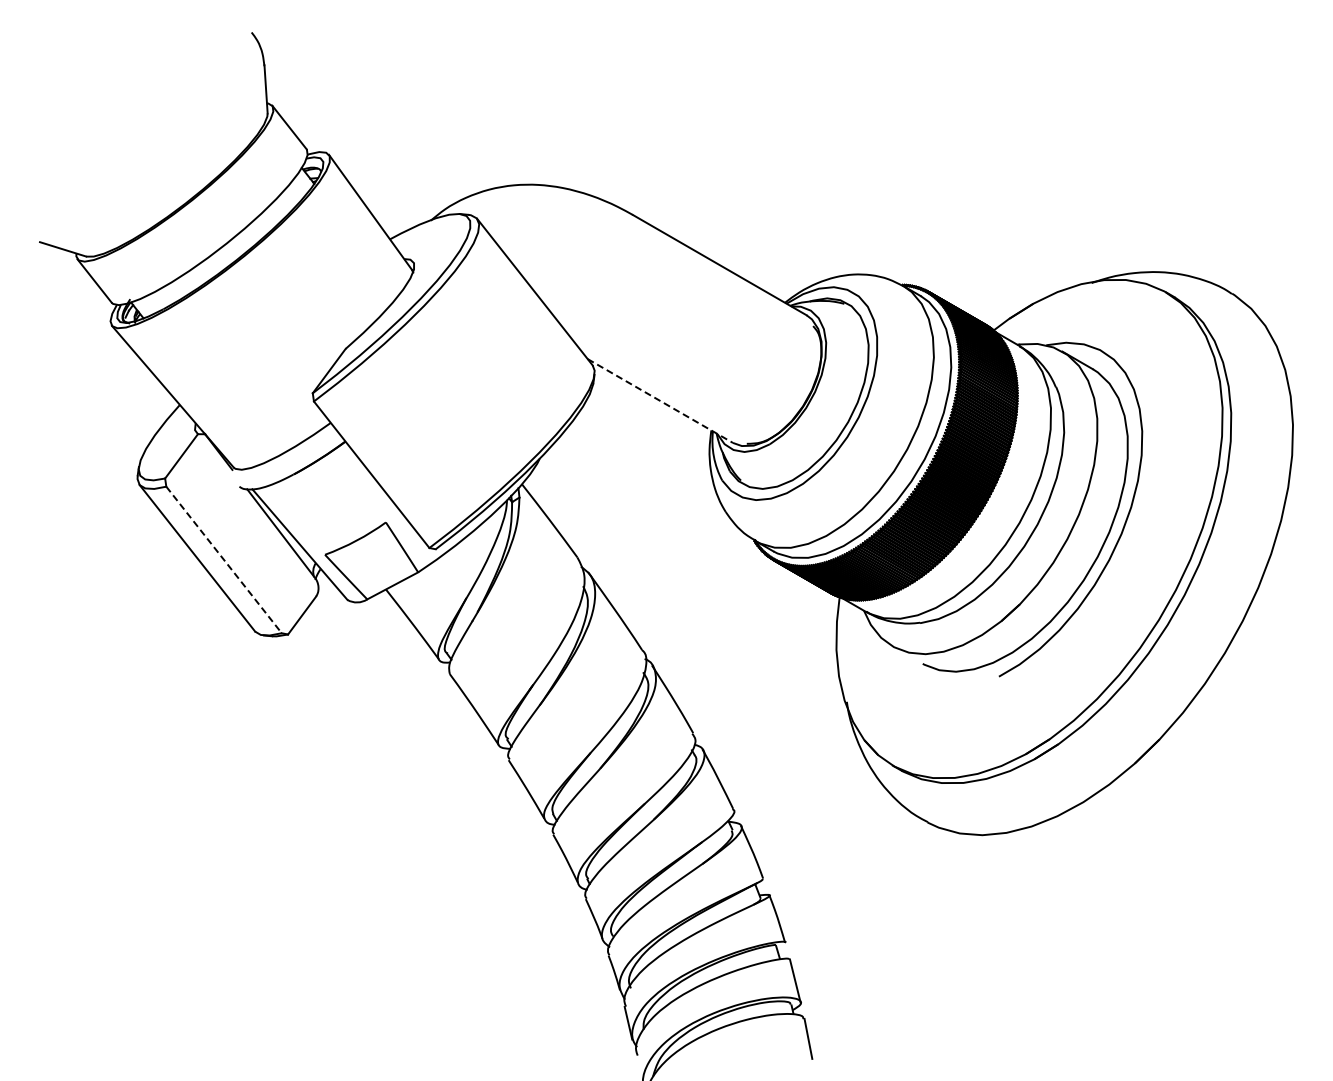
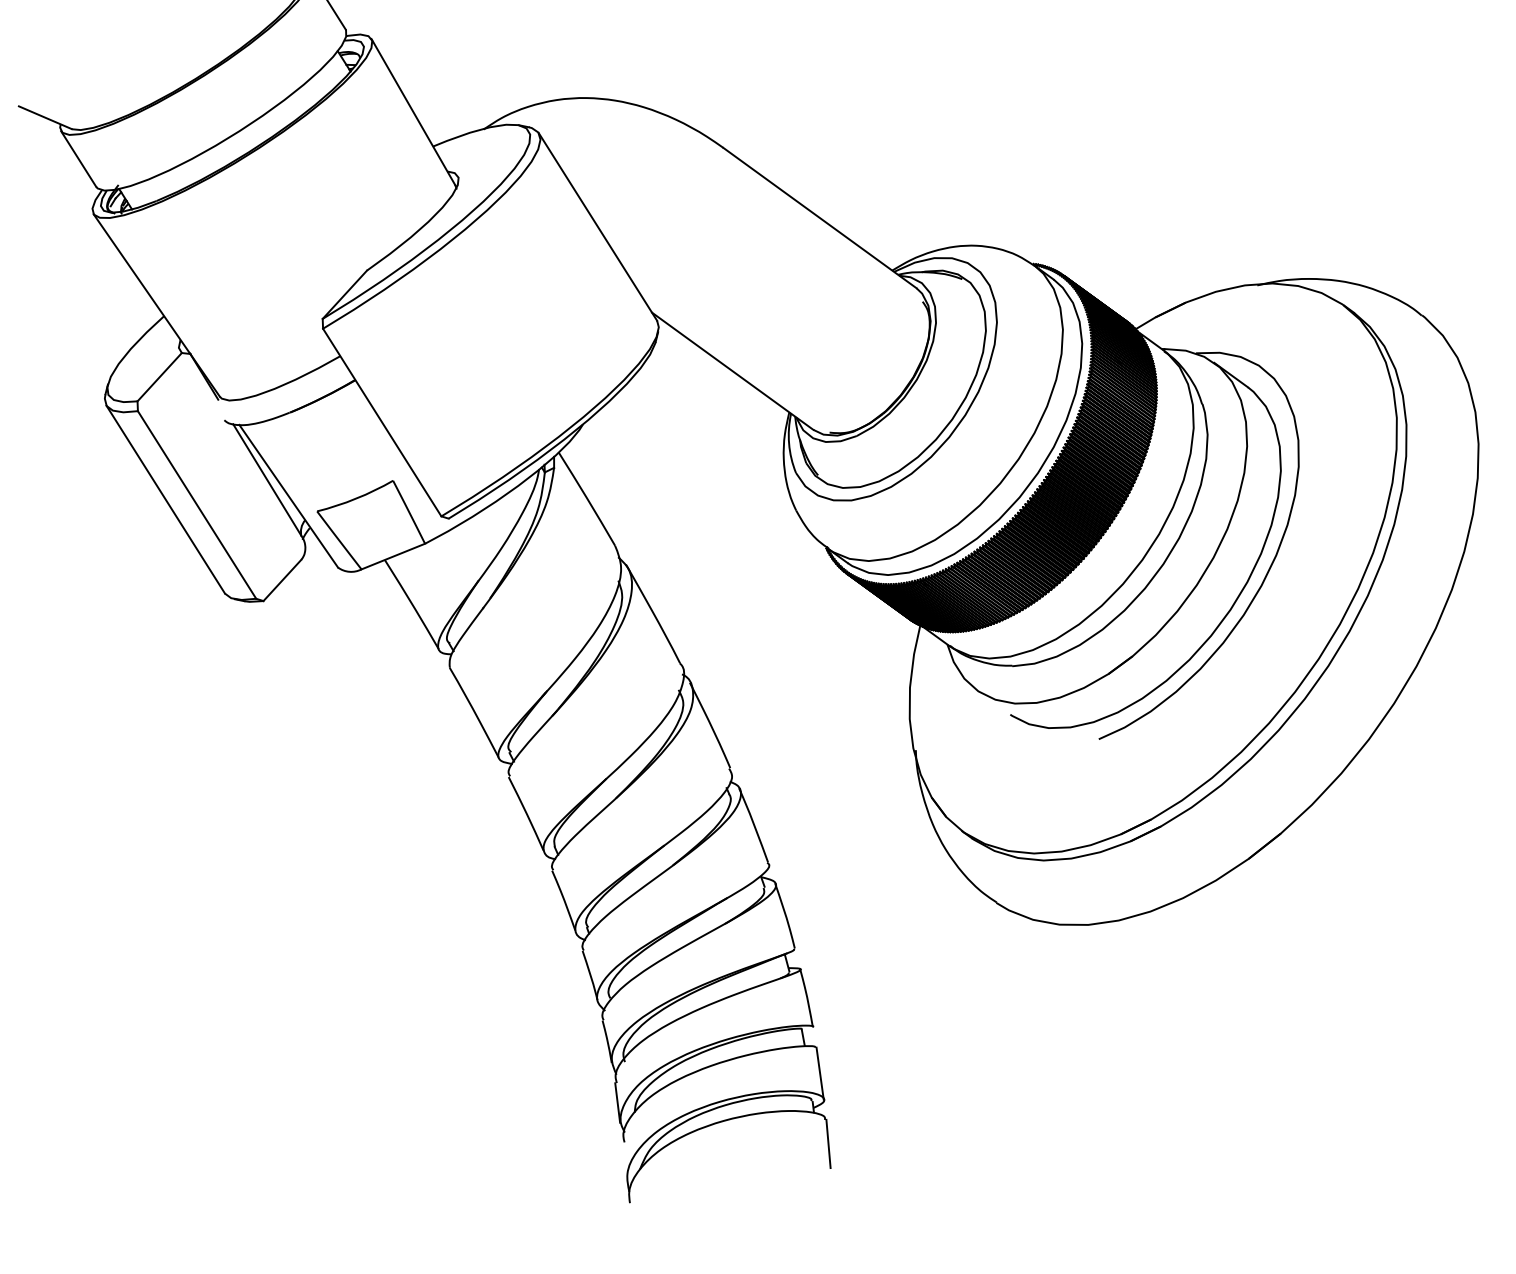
line: (660, 401) -> (732, 371), dashed -> solid
line: (224, 560) -> (197, 505), dashed -> solid

